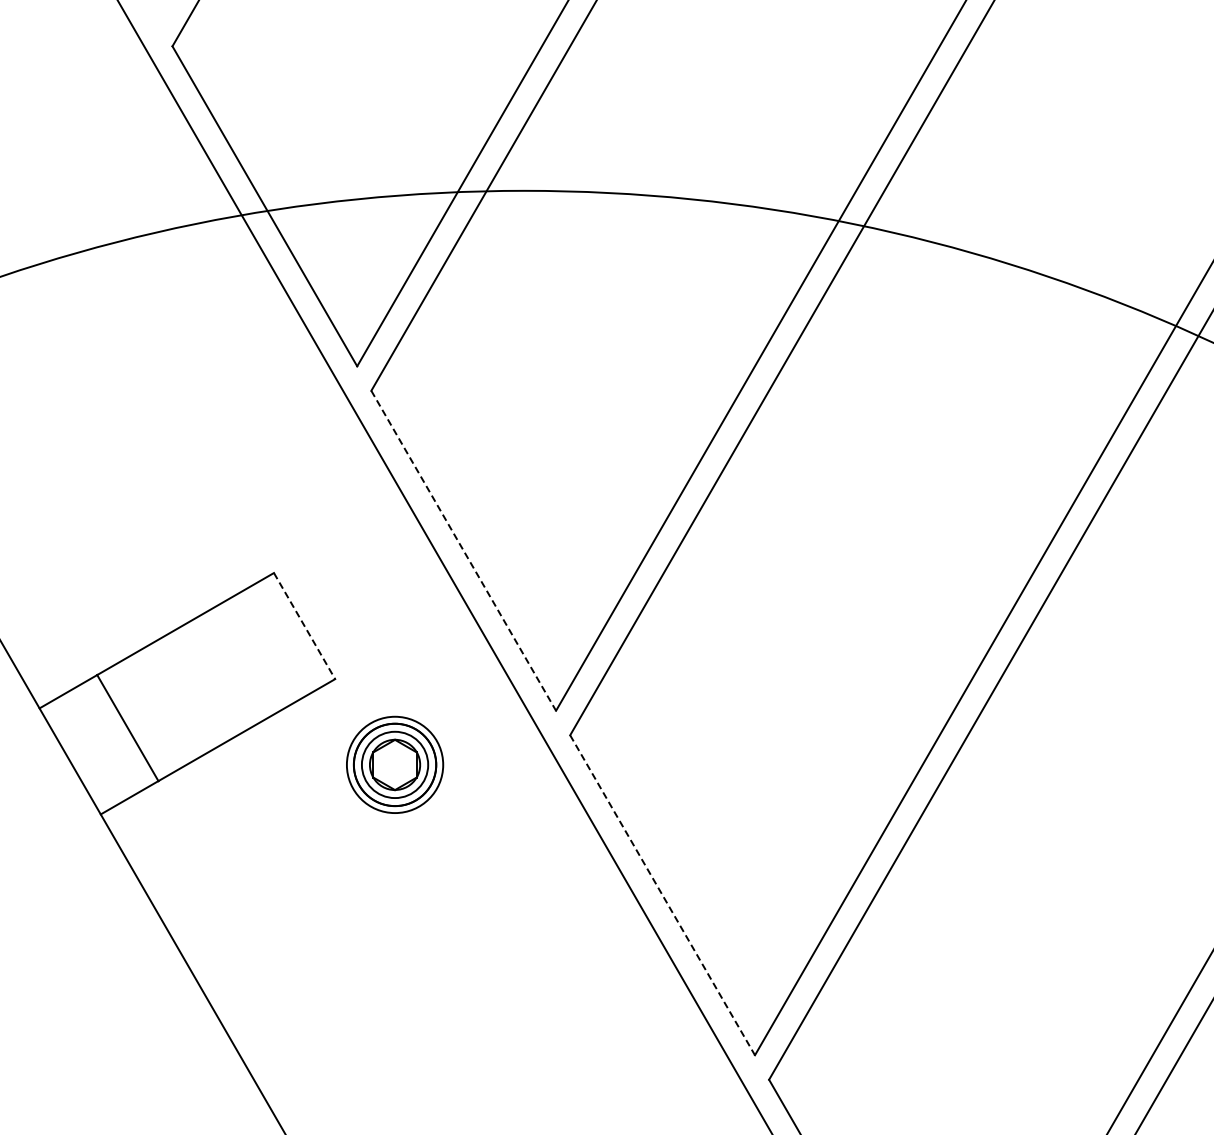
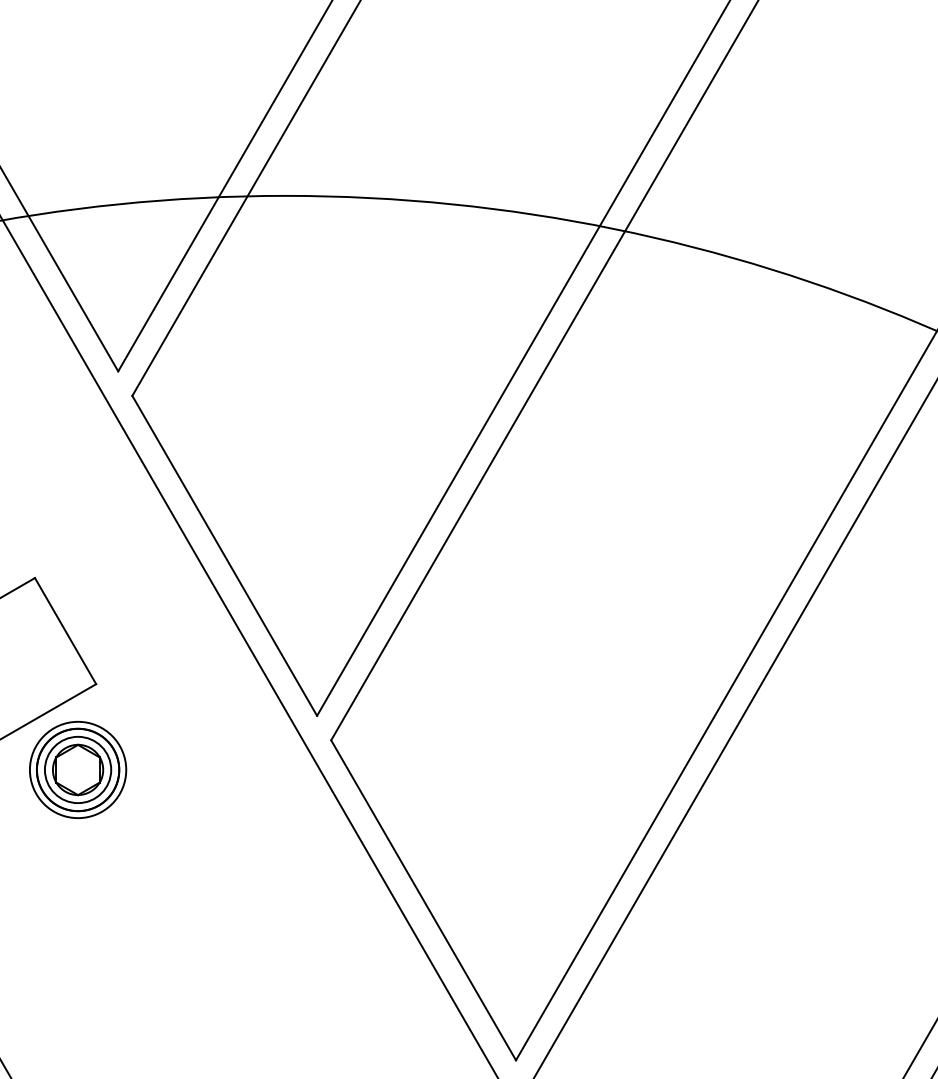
line: (463, 550) -> (224, 555), dashed -> solid
line: (304, 626) -> (65, 631), dashed -> solid
part: (395, 764) -> (78, 769), moved
line: (662, 895) -> (423, 900), dashed -> solid

